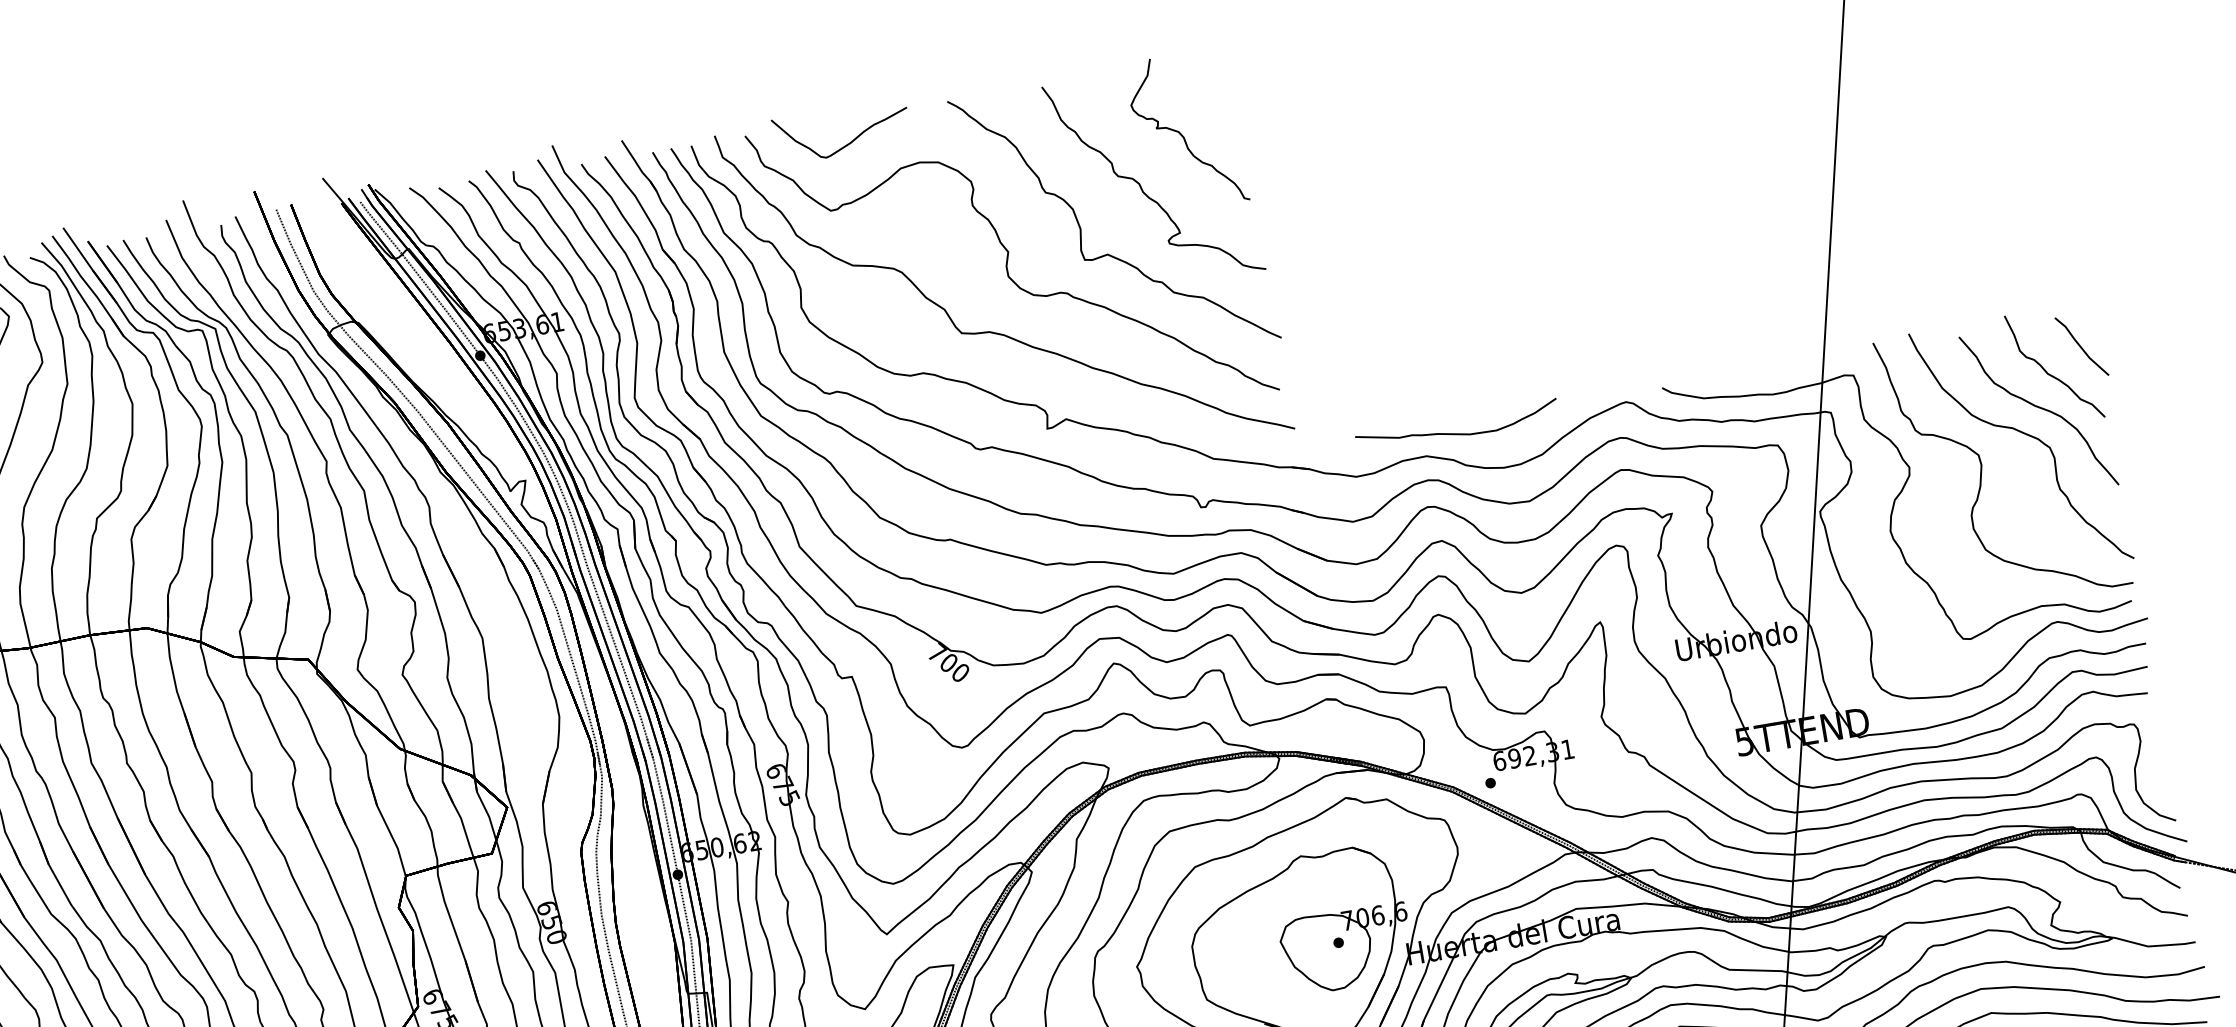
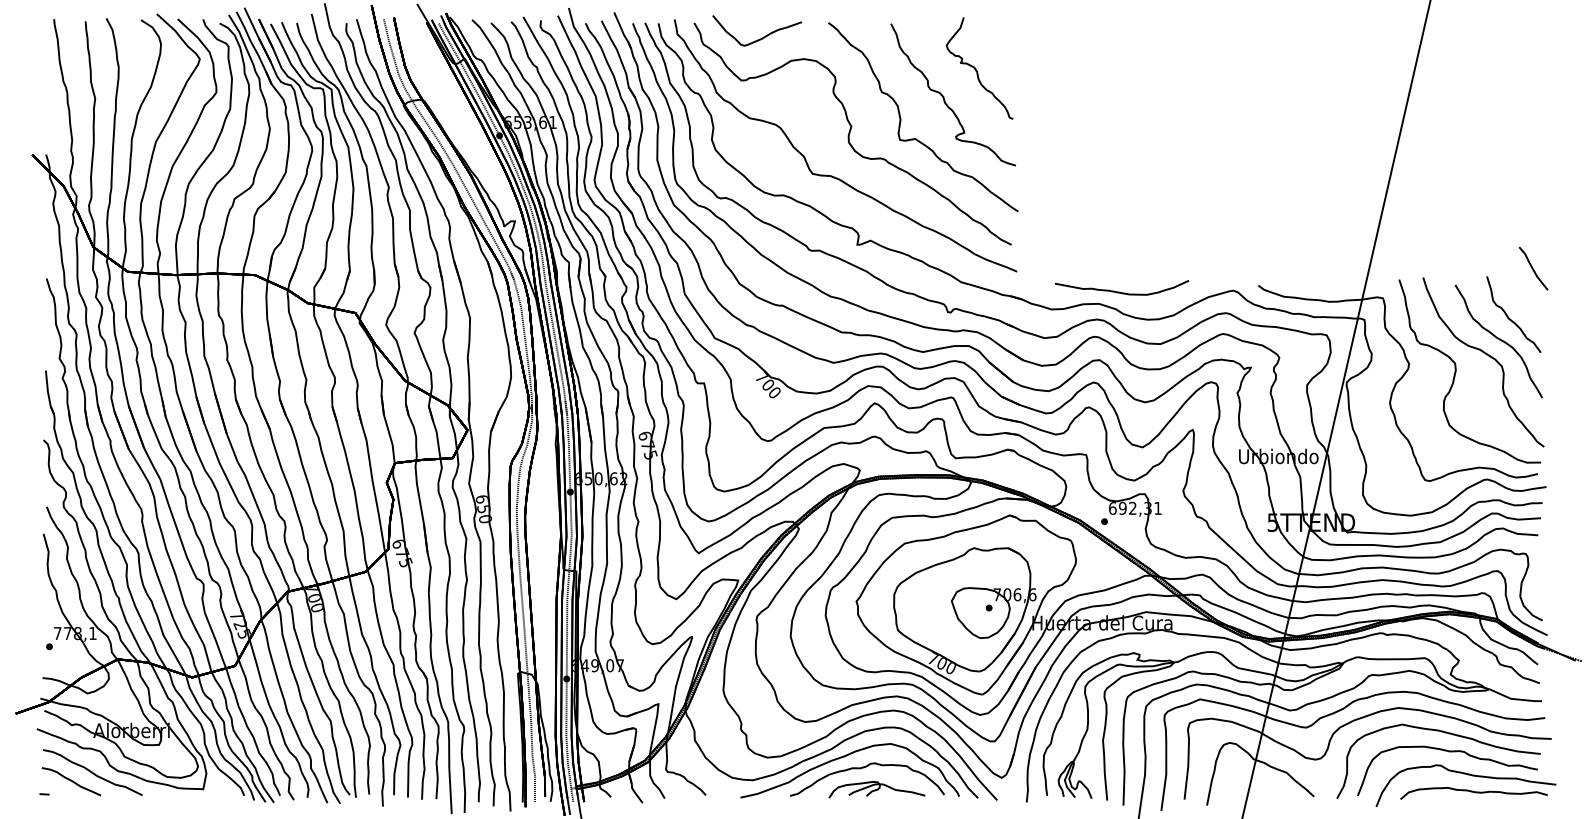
part: (2081, 346) -> (1533, 268), moved

